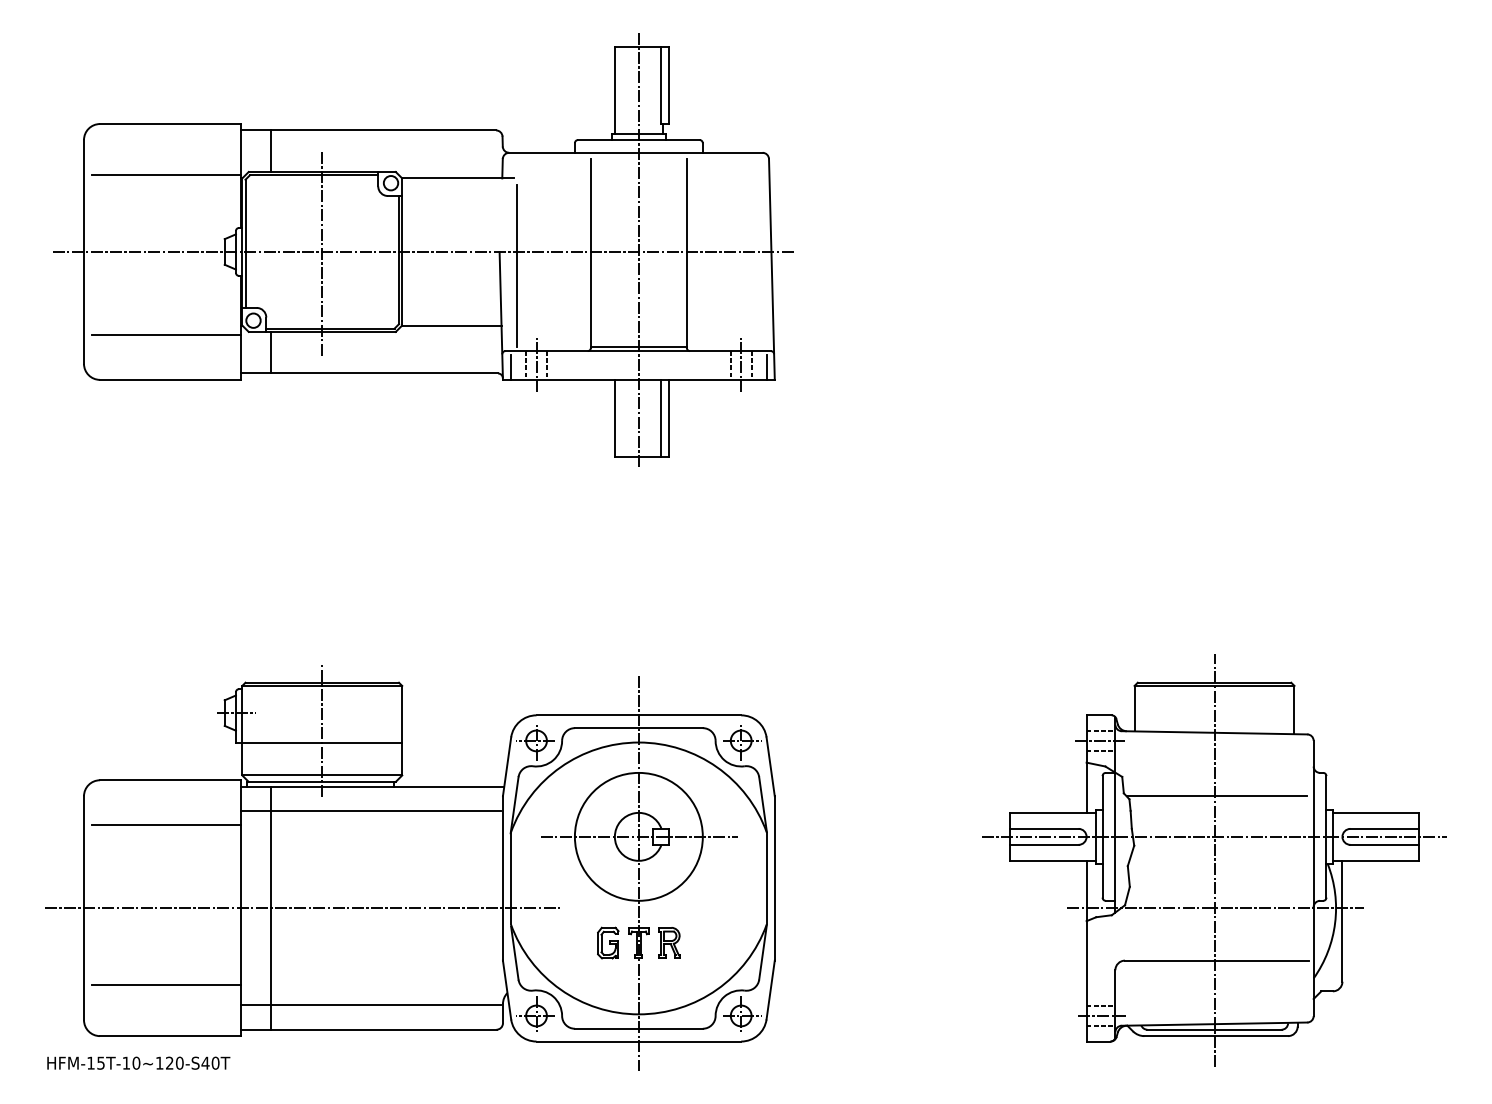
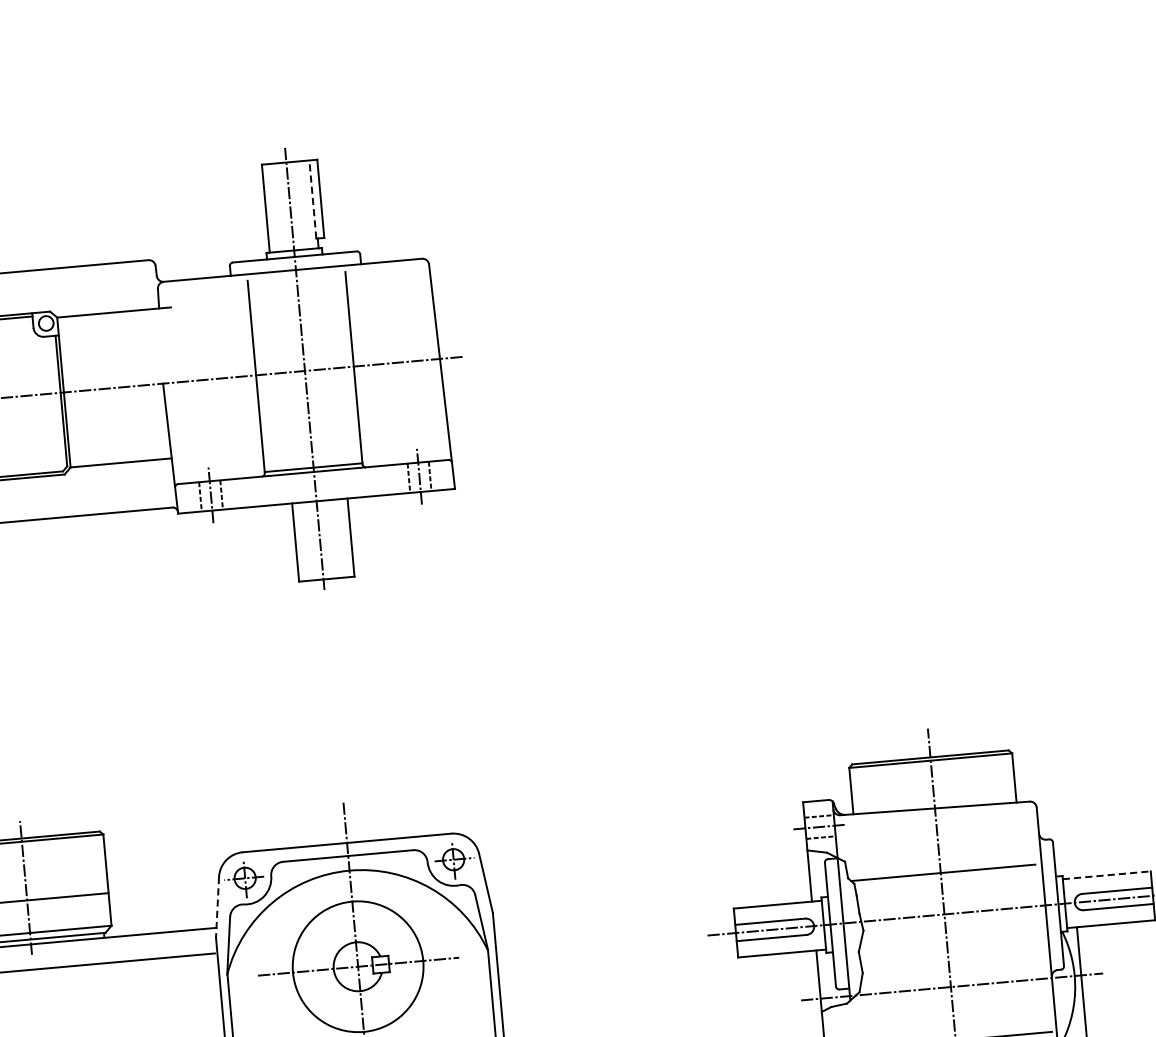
line: (661, 85) -> (312, 199), solid -> dashed
line: (516, 265) -> (181, 395), removed
line: (511, 367) -> (185, 500), removed
line: (766, 367) -> (445, 477), removed
line: (661, 417) -> (343, 537), removed
line: (507, 766) -> (217, 907), solid -> dashed
line: (1376, 812) -> (1107, 874), solid -> dashed

